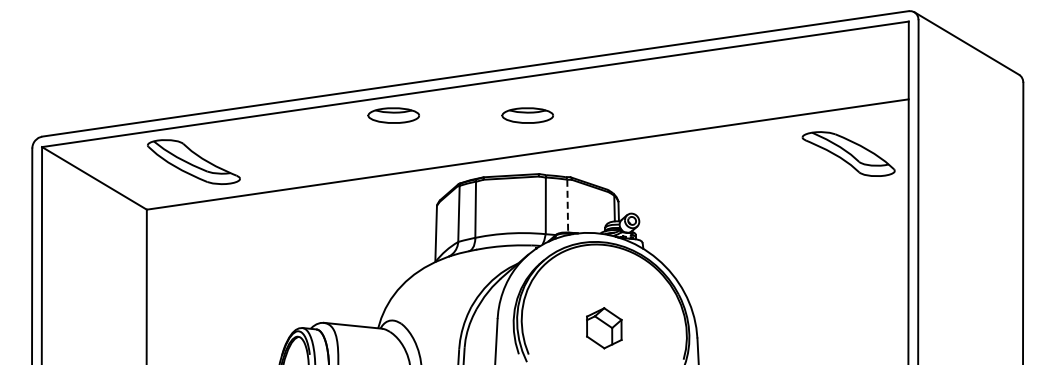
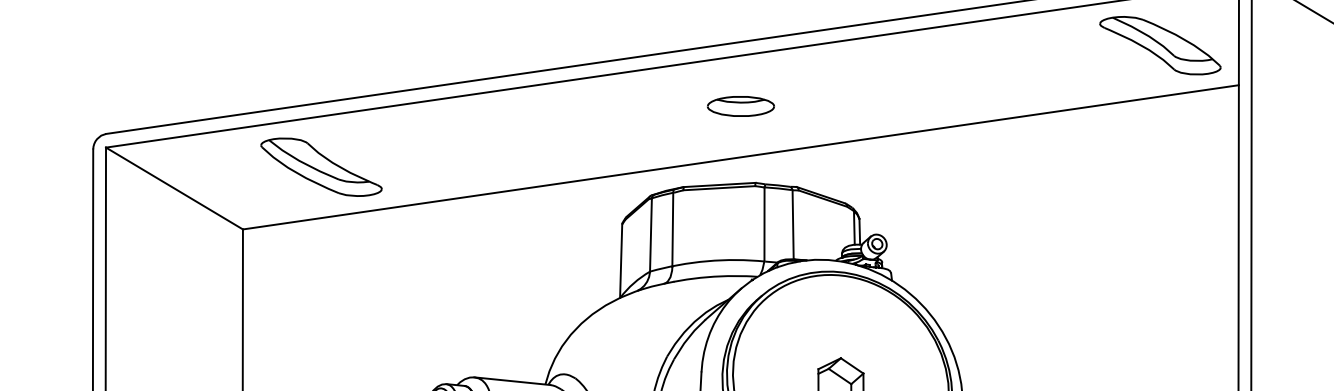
part: (393, 115) -> (565, 106), removed
part: (848, 153) -> (1160, 44), moved
part: (193, 161) -> (320, 166), moved
line: (567, 206) -> (792, 225), dashed -> solid

